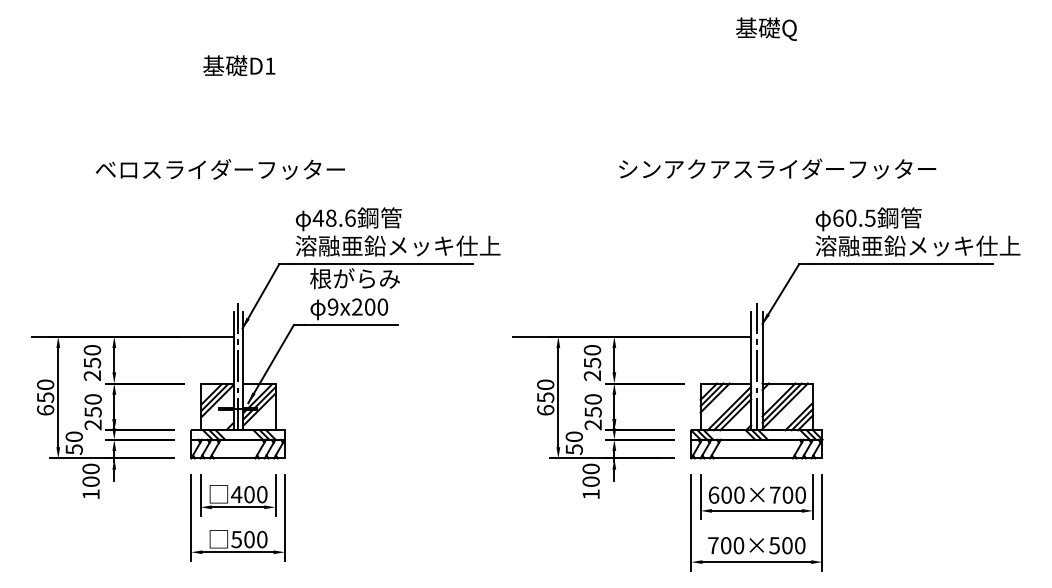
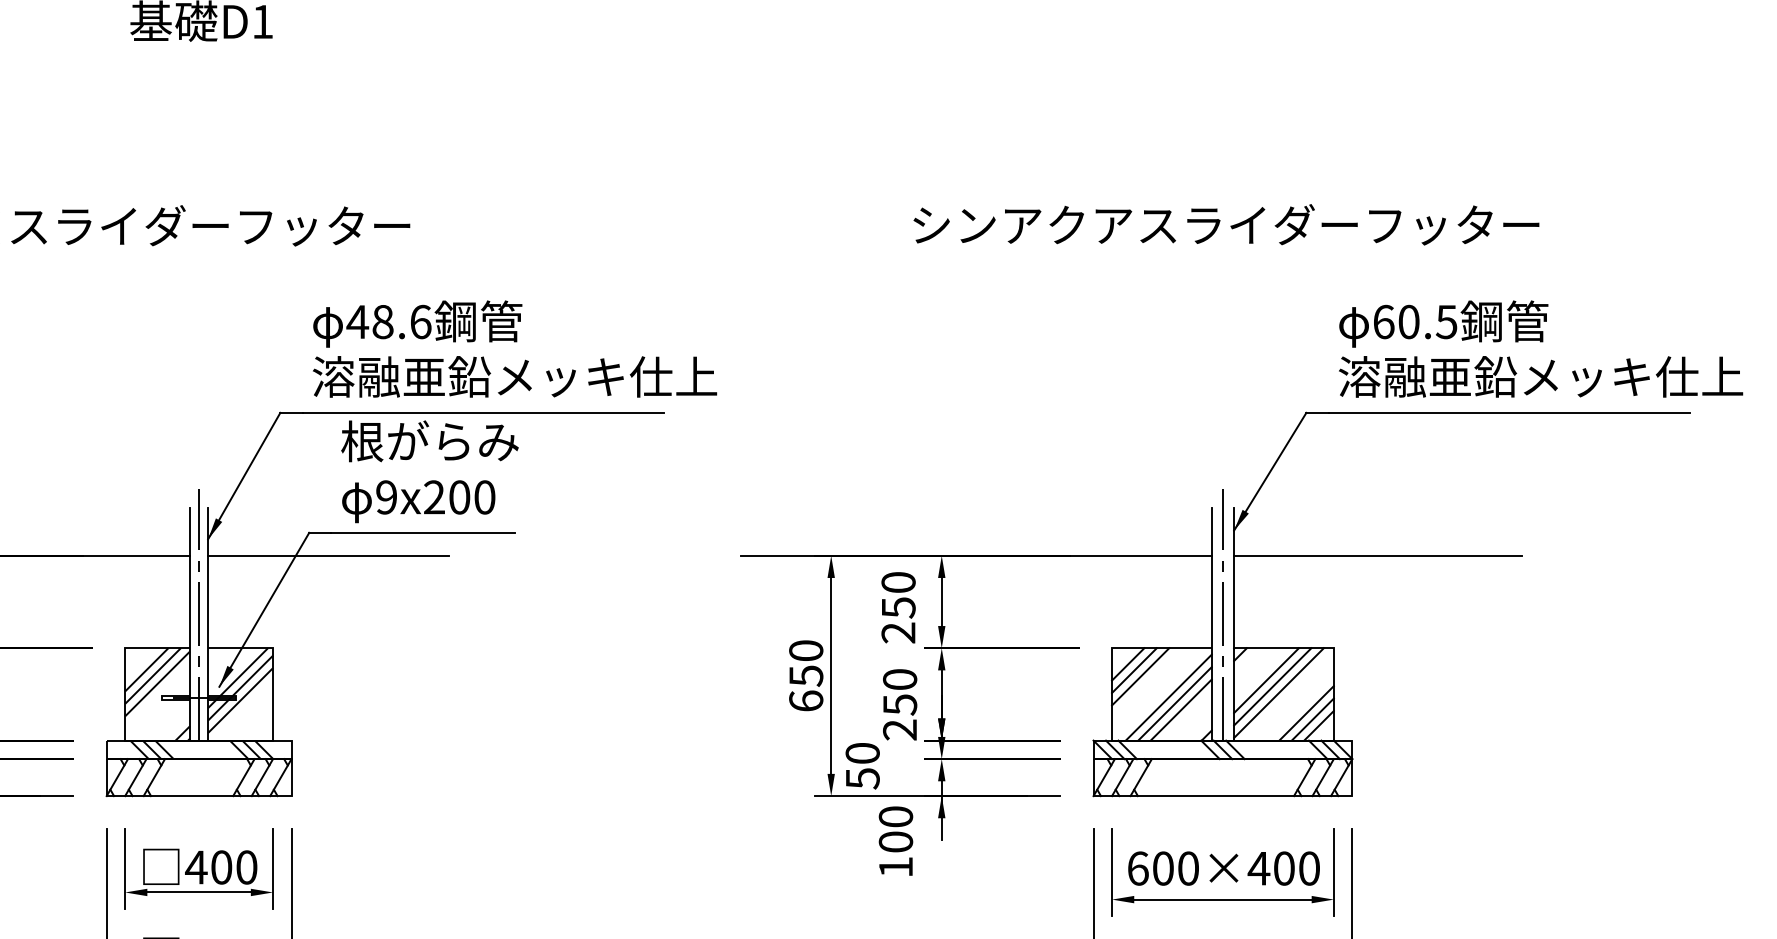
text: (777, 168) -> (1226, 223), moved
line: (303, 336) -> (328, 555), added
line: (835, 336) -> (1378, 555), added
text: (774, 494) -> (1257, 867), 600×700 -> 600×400

